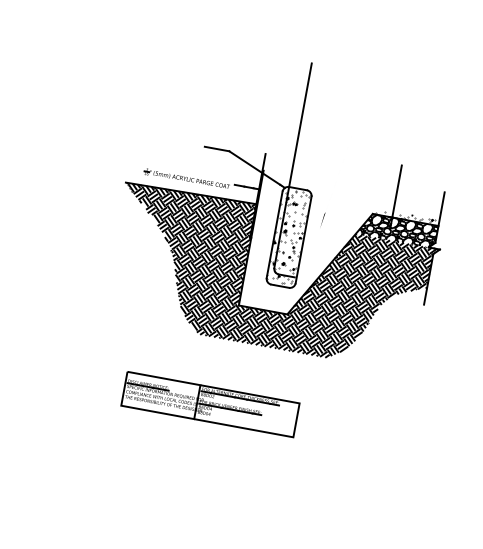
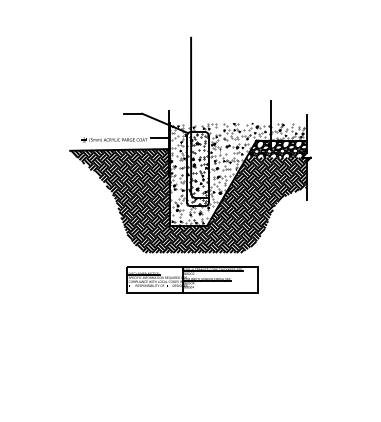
hatch: (339, 253) -> (237, 174), added
part: (210, 403) -> (192, 279), moved

